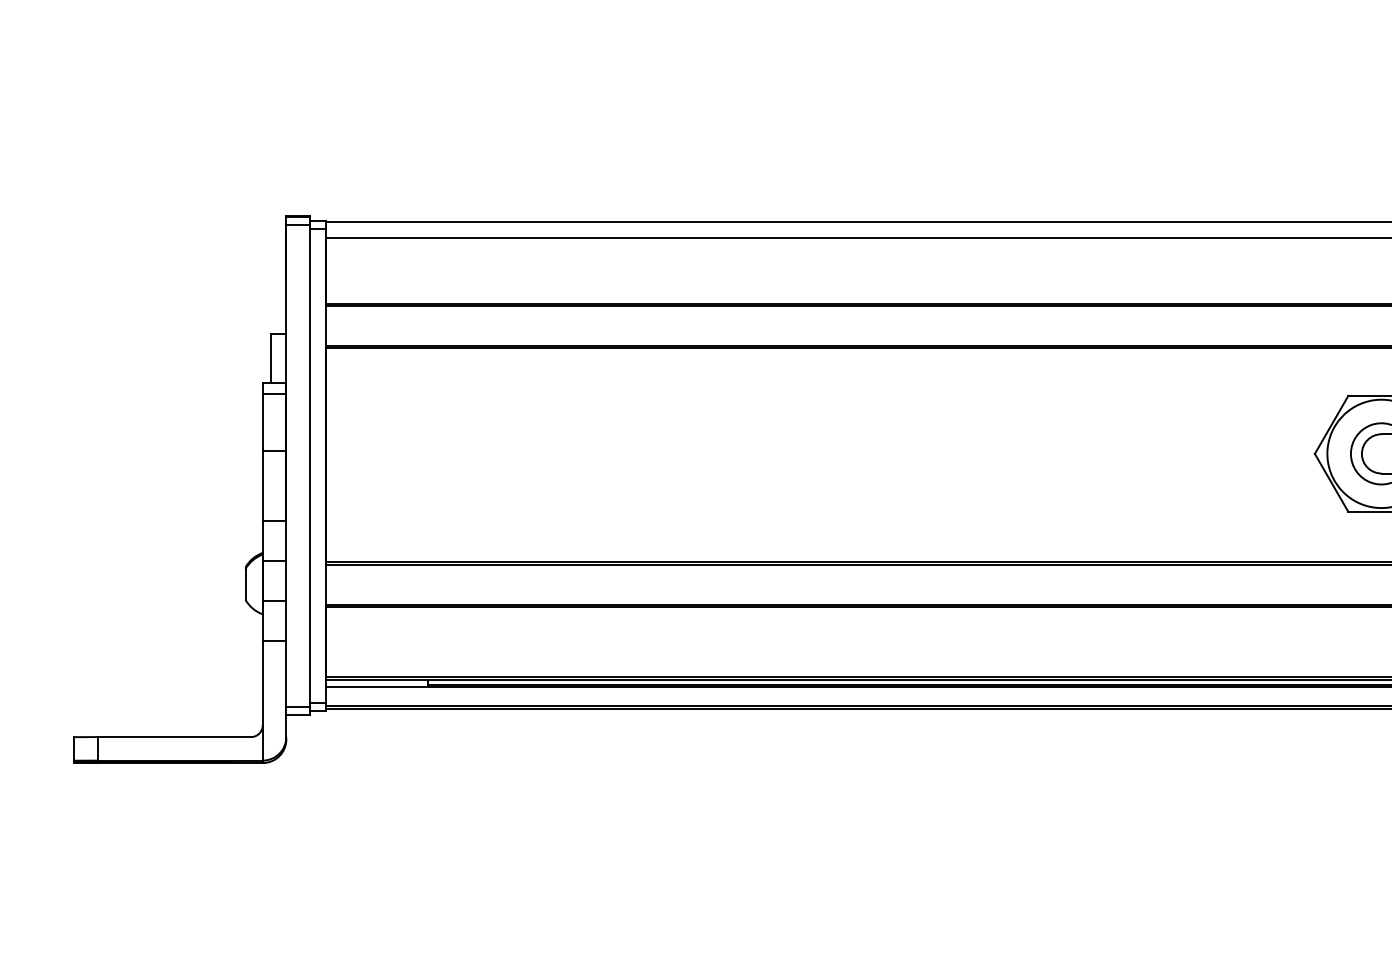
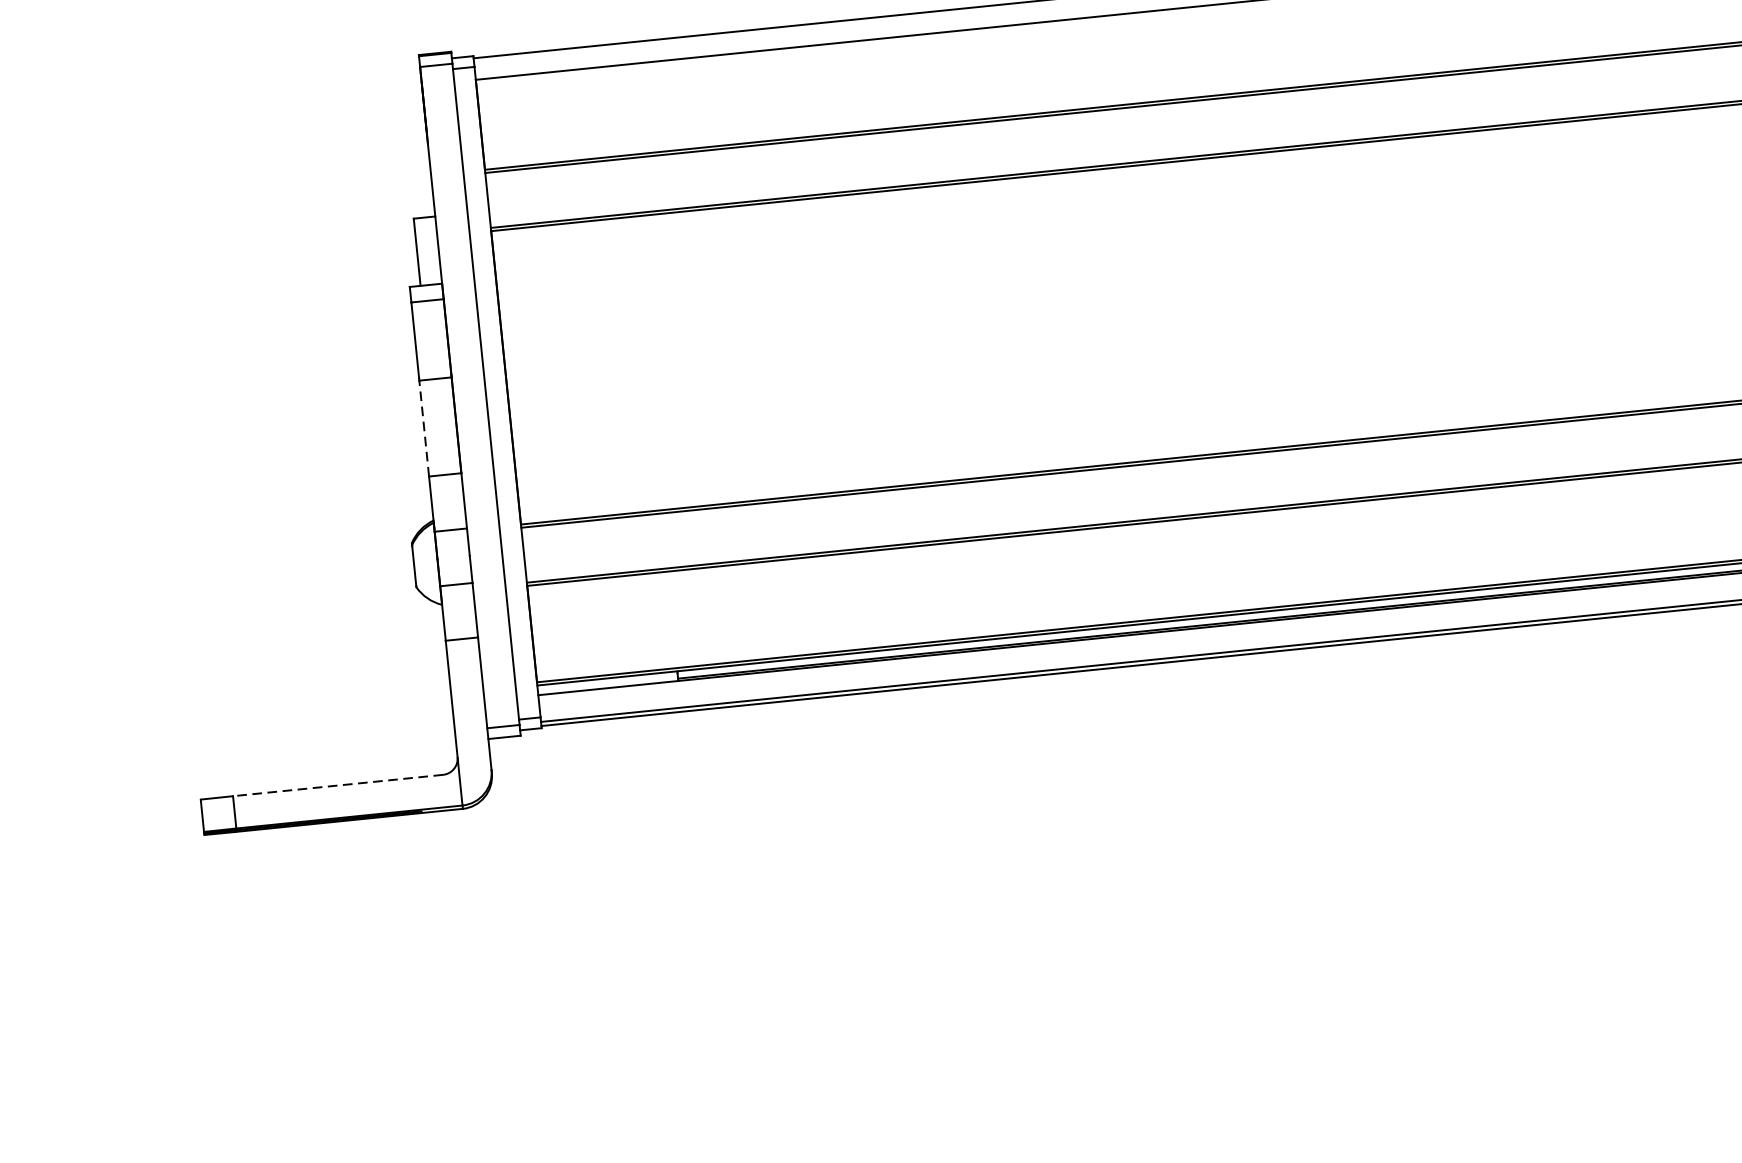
line: (262, 485) -> (423, 428), solid -> dashed
line: (174, 737) -> (338, 786), solid -> dashed

